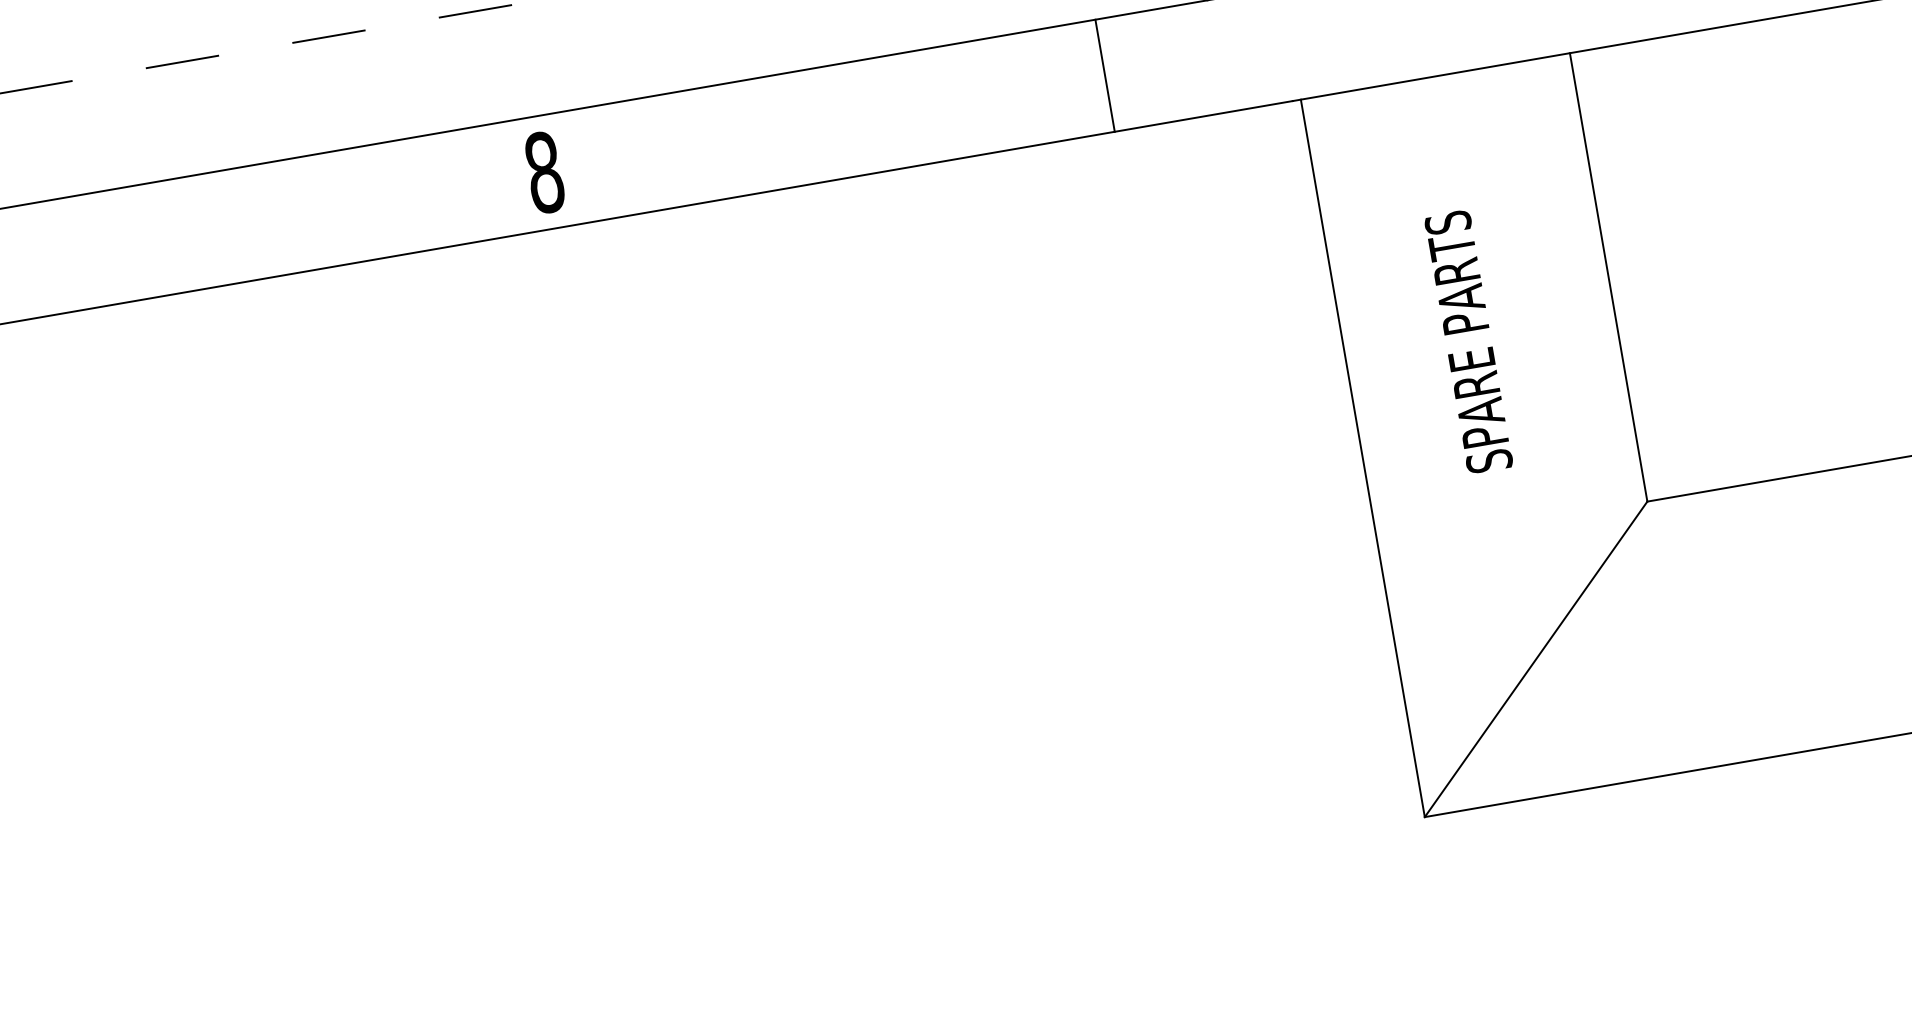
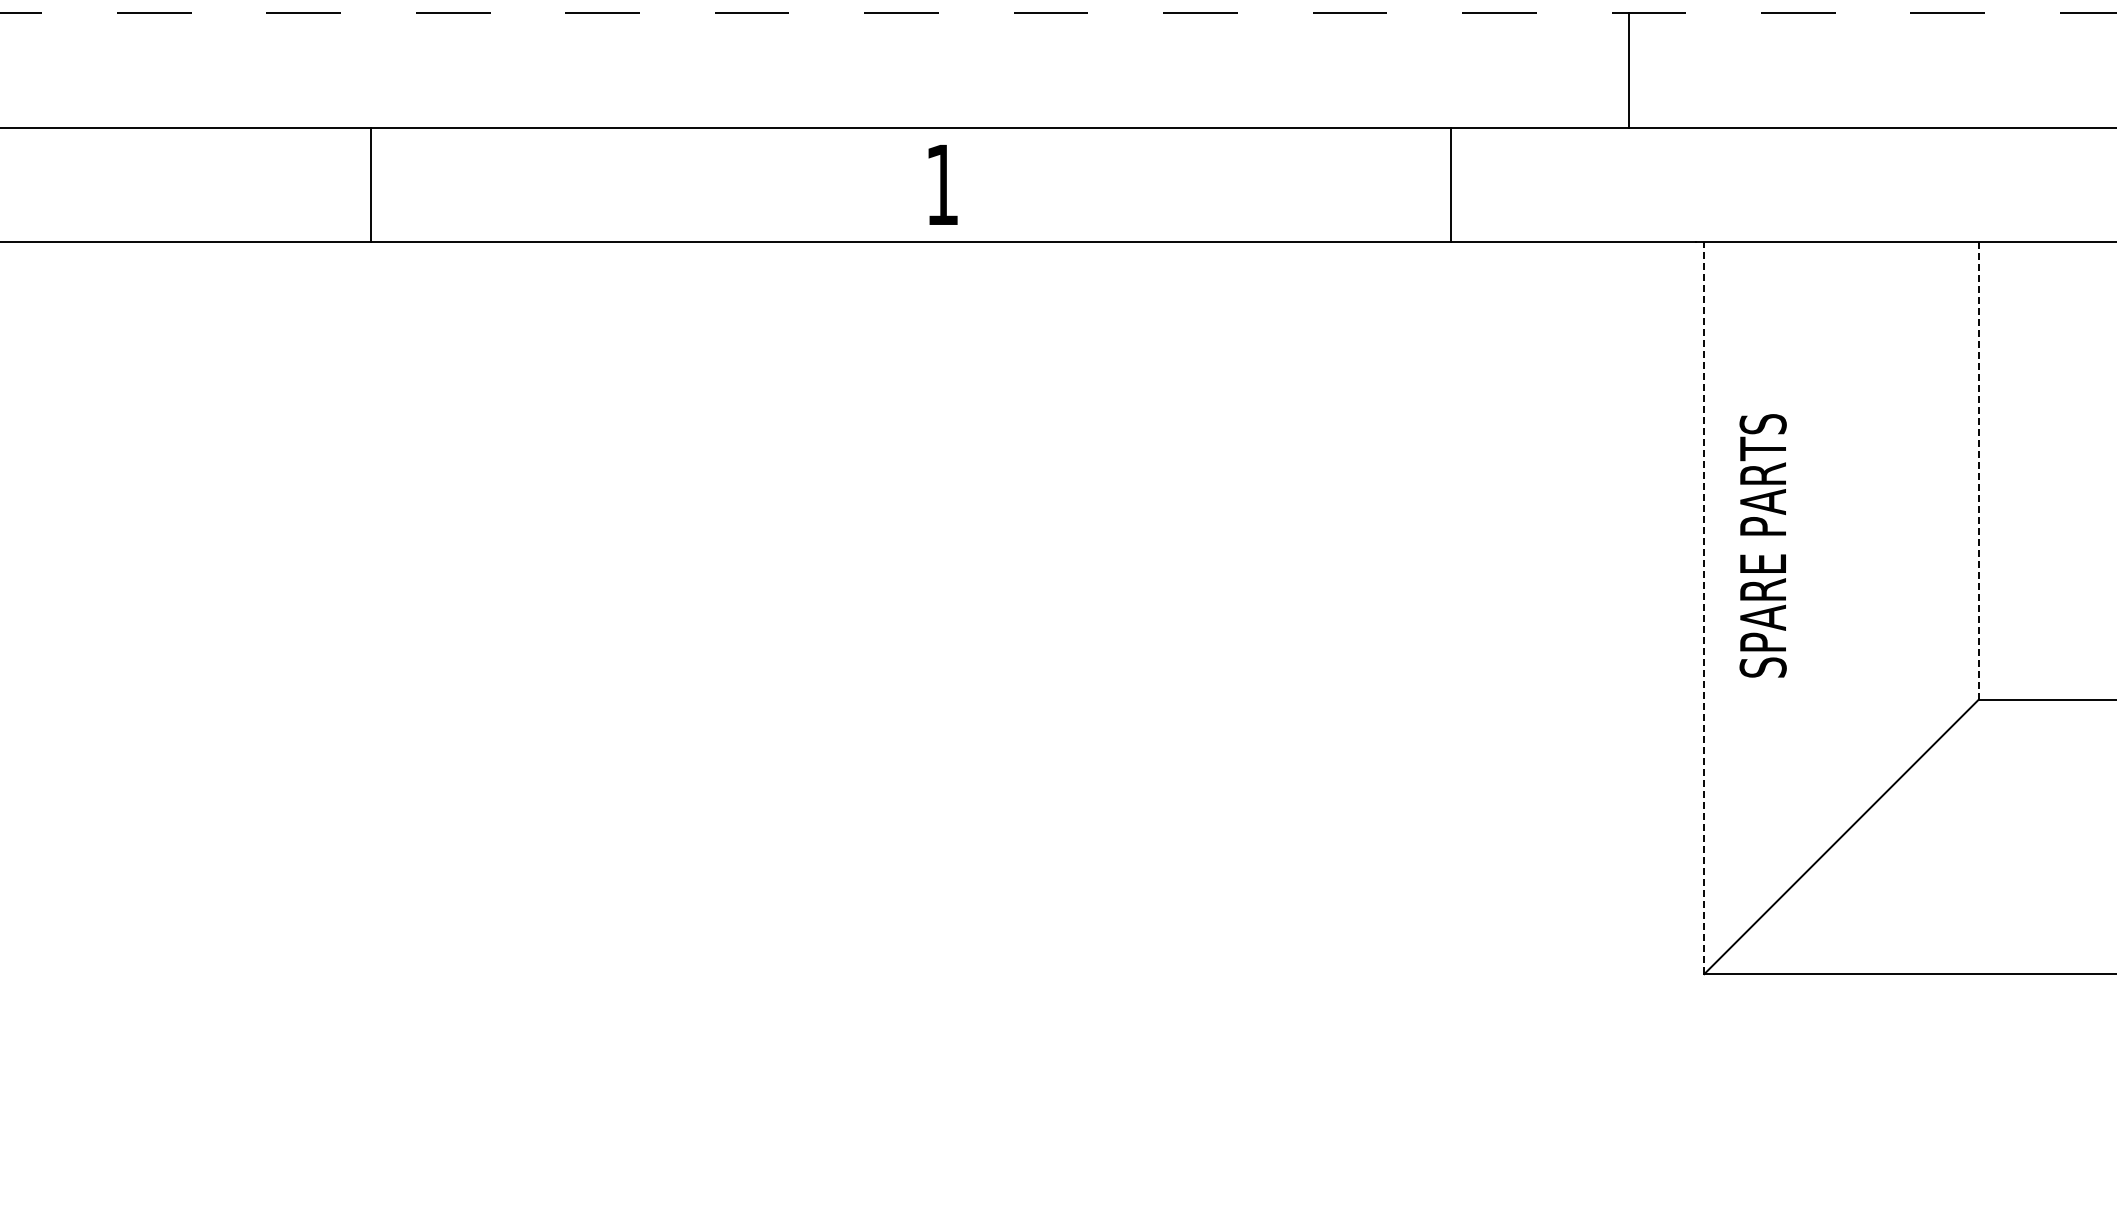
line: (1105, 75) -> (1451, 184), moved
text: (544, 172) -> (942, 184), 8 -> 1
line: (1608, 277) -> (1978, 470), solid -> dashed
text: (1468, 341) -> (1762, 545), moved
line: (1362, 457) -> (1704, 607), solid -> dashed

